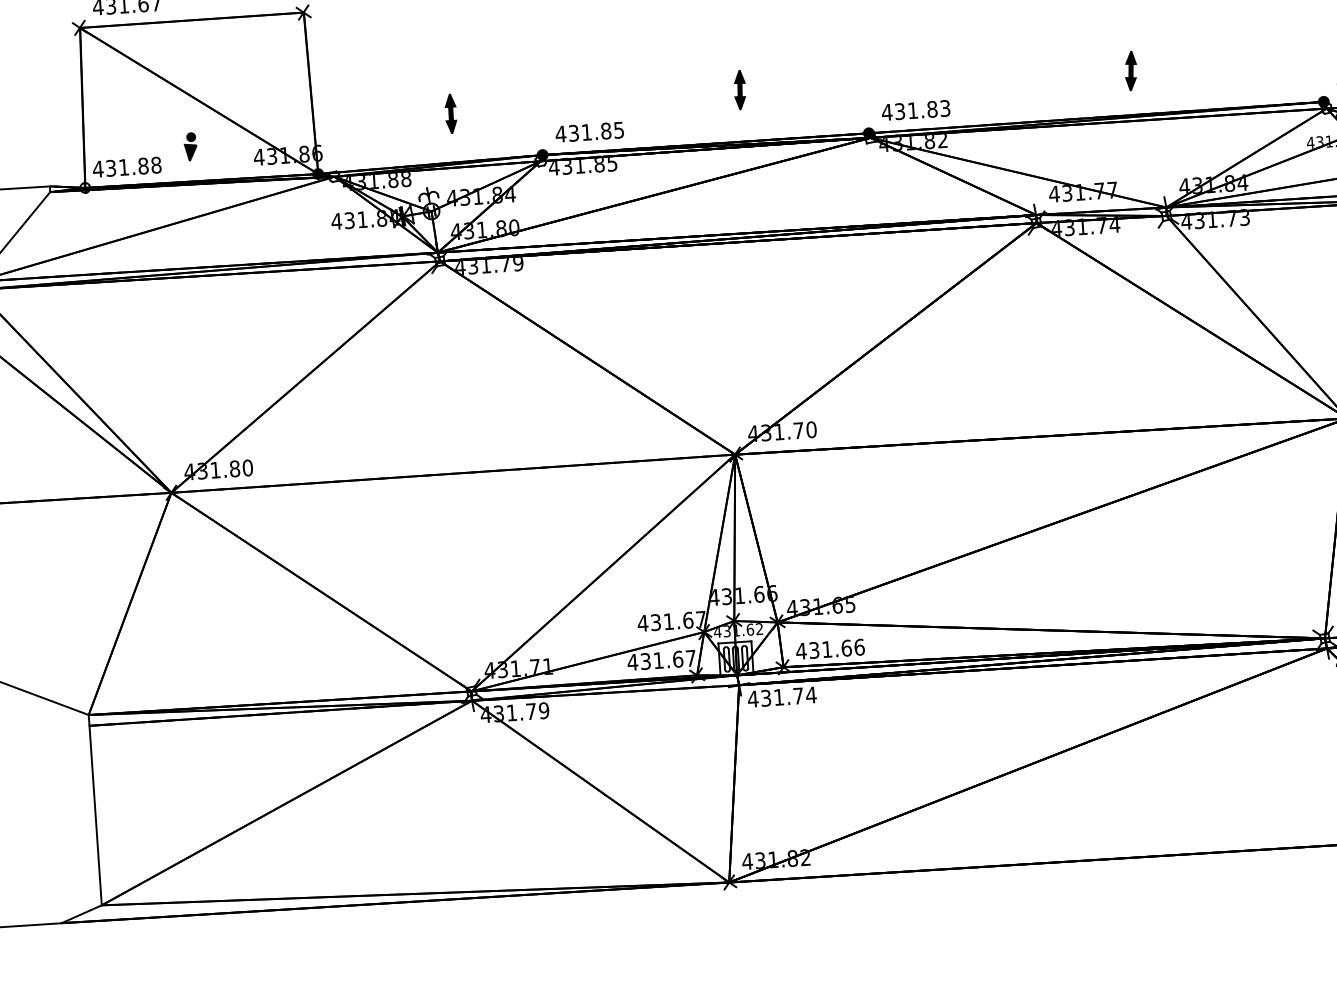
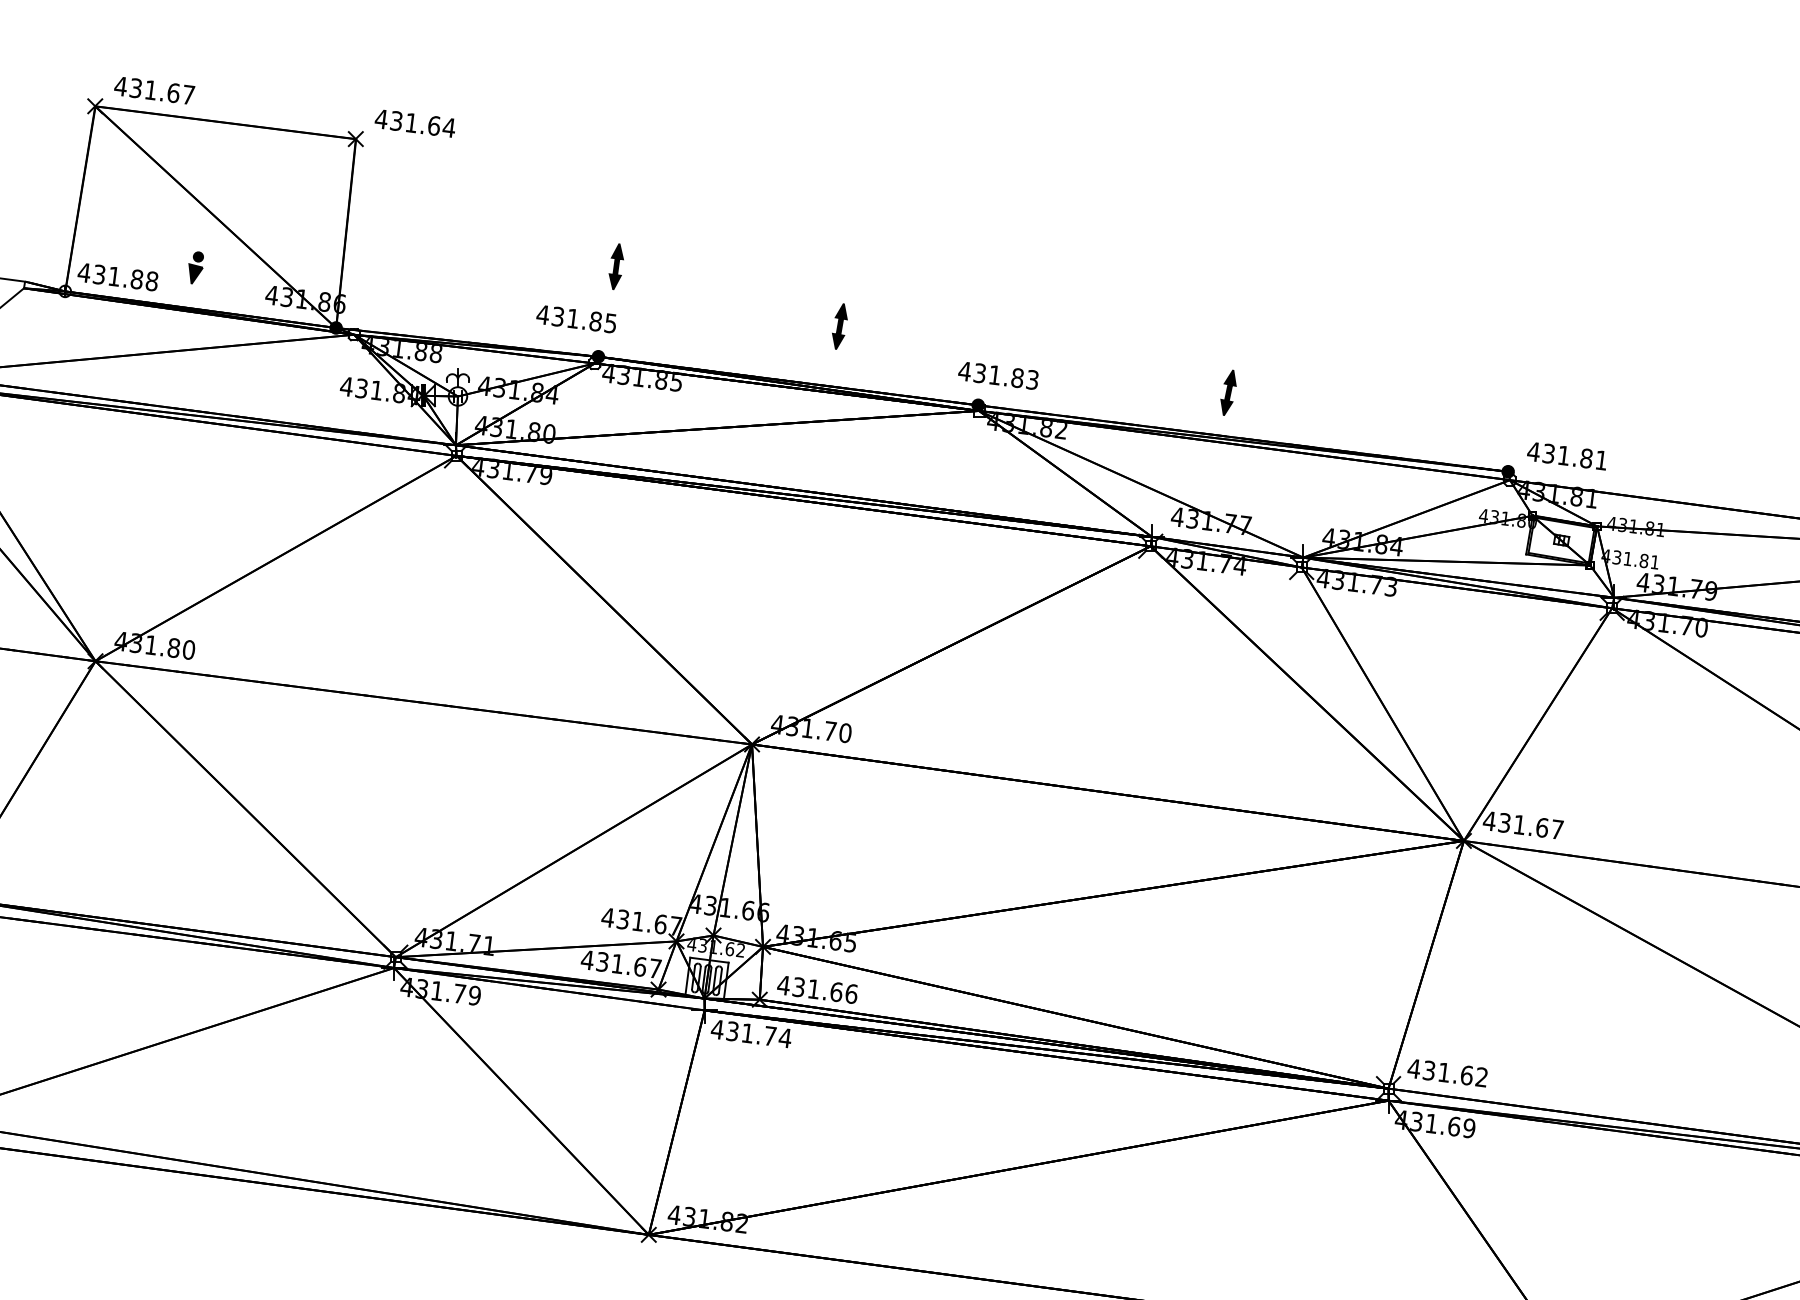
part: (1130, 70) -> (1228, 392), moved
text: (915, 110) -> (998, 375), moved
part: (450, 113) -> (615, 266), moved
text: (589, 132) -> (576, 319), moved

